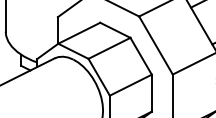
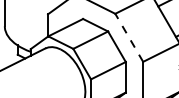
line: (156, 45) -> (129, 37), solid -> dashed

